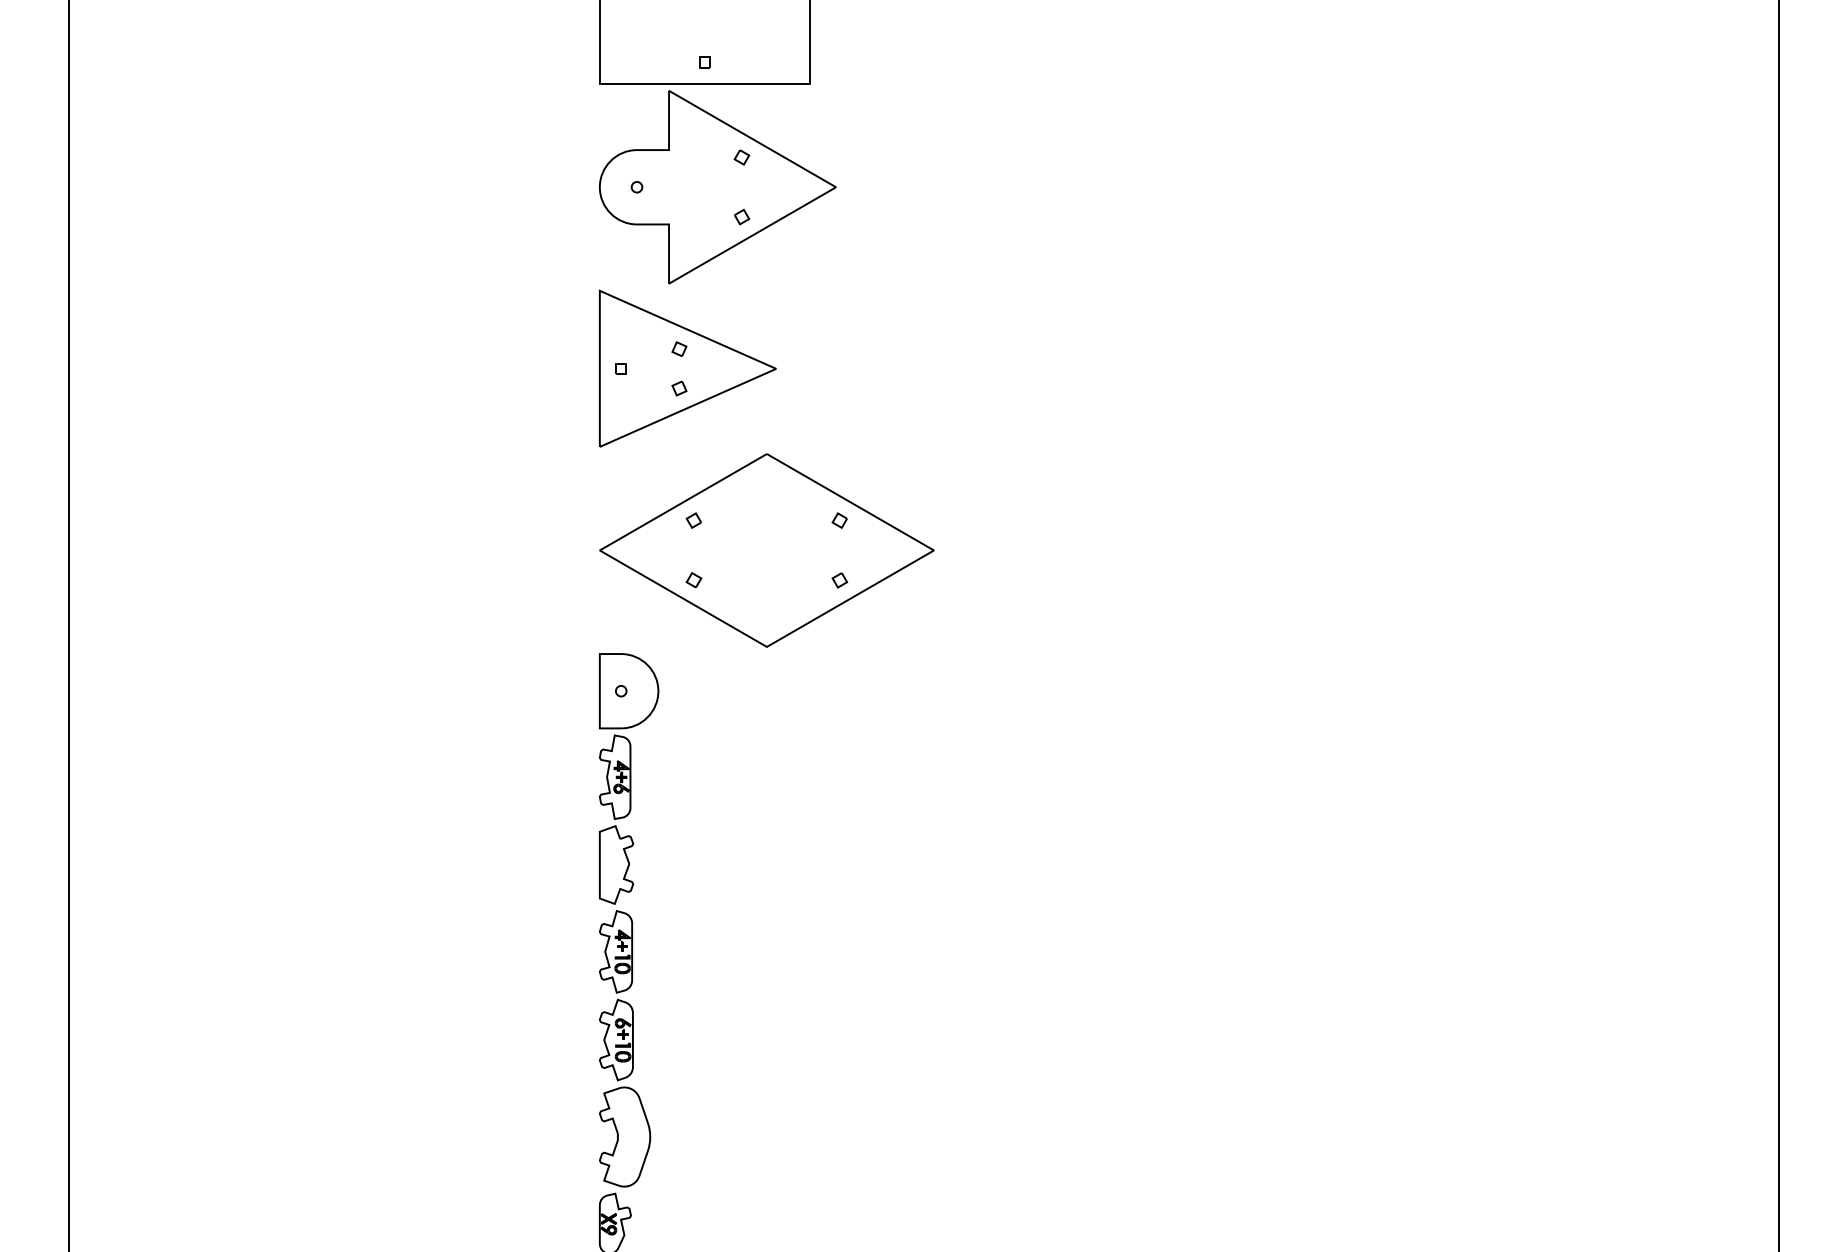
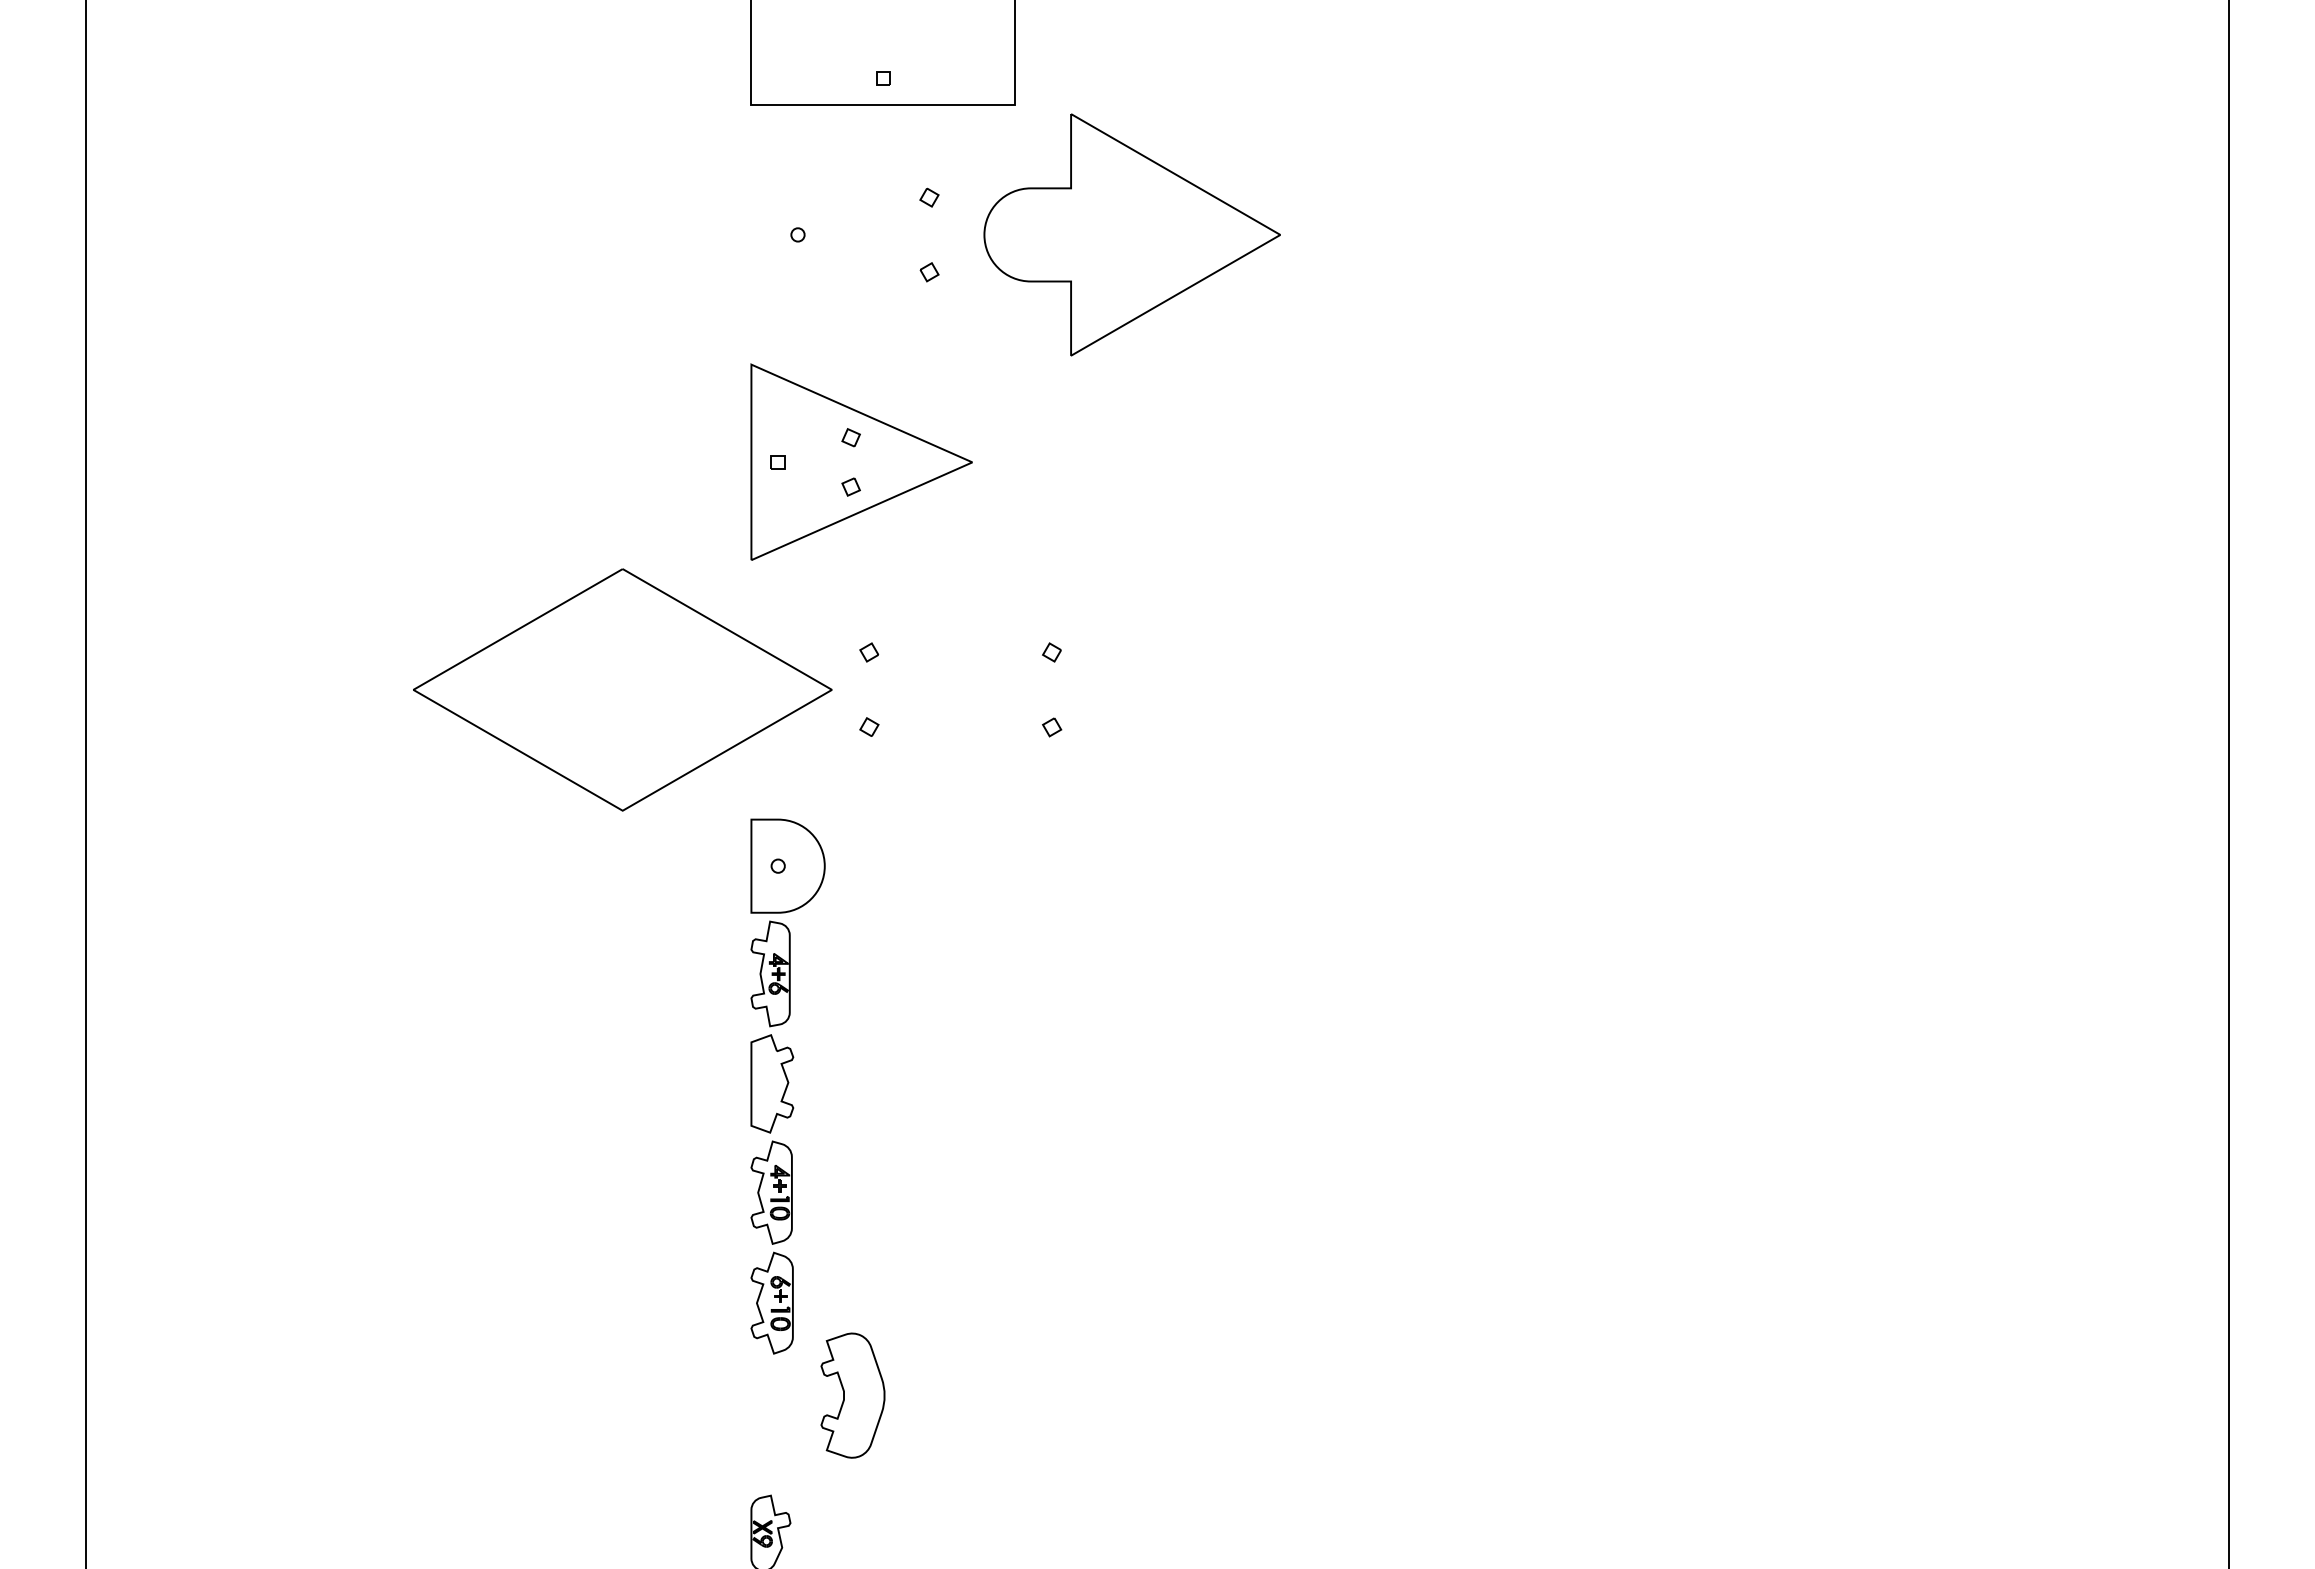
part: (717, 186) -> (1131, 234), moved
part: (766, 550) -> (622, 689), moved
part: (624, 1136) -> (852, 1395), moved

